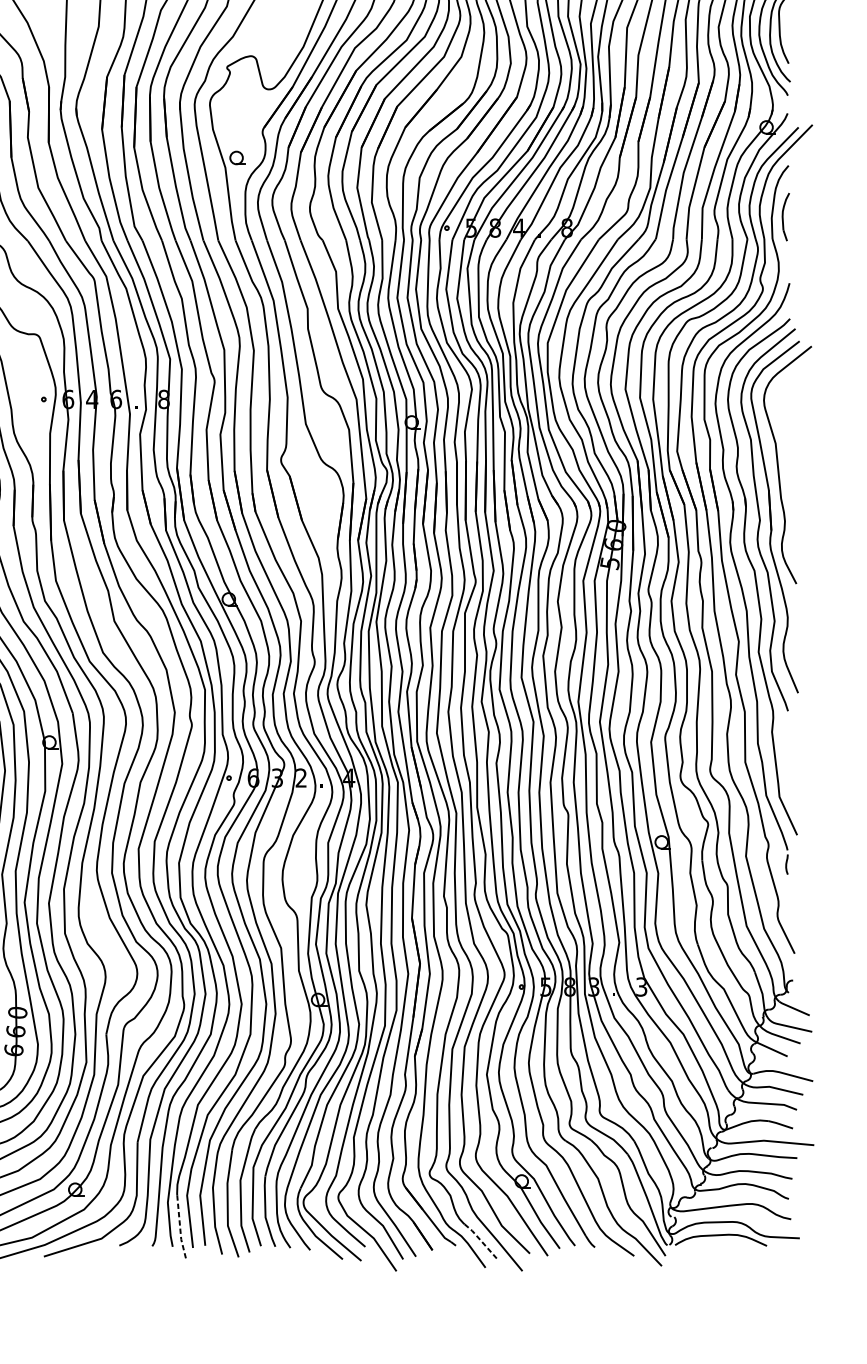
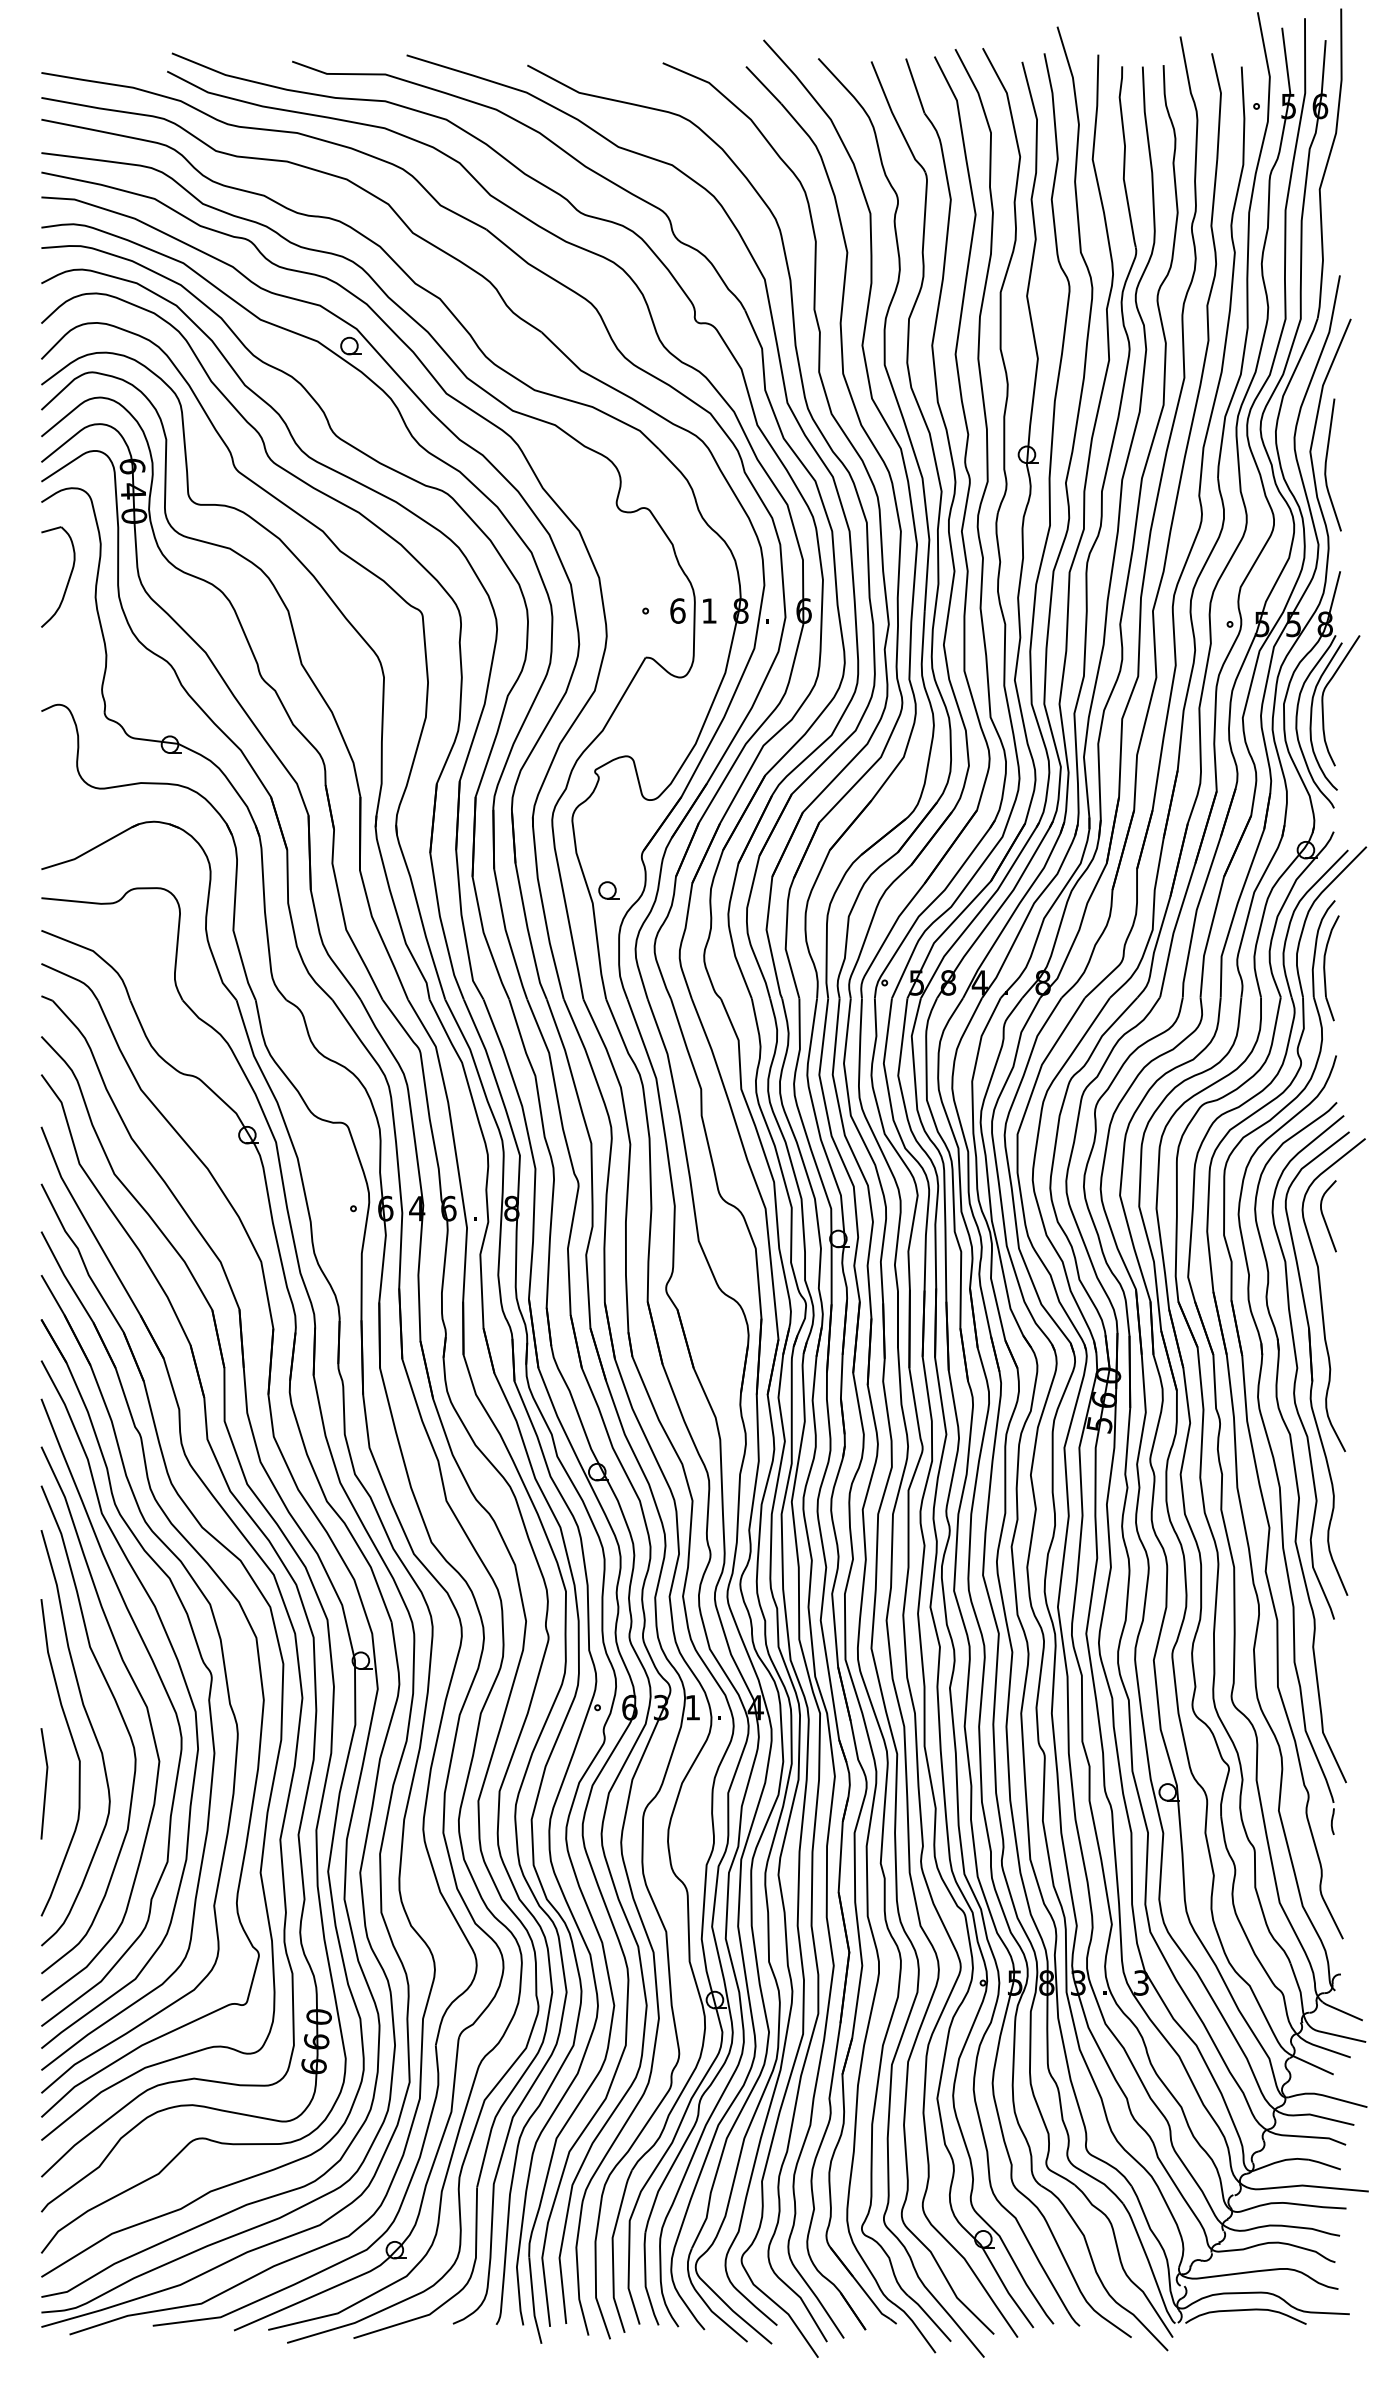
part: (785, 217) -> (1331, 968), size x1.67
curve: (780, 405) -> (1324, 1216), added
text: (301, 777) -> (692, 1707), 2 -> 1
line: (180, 1229) -> (533, 2302), dashed -> solid
line: (480, 1240) -> (929, 2317), dashed -> solid

